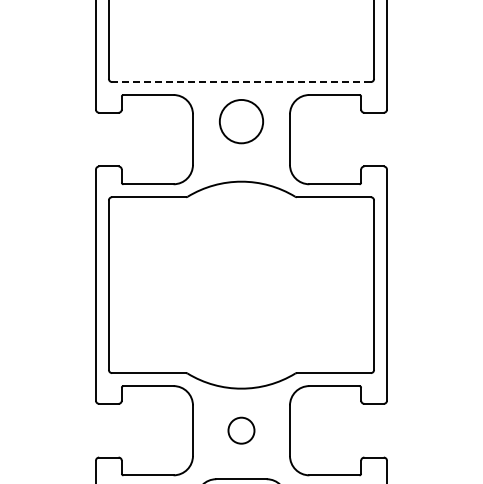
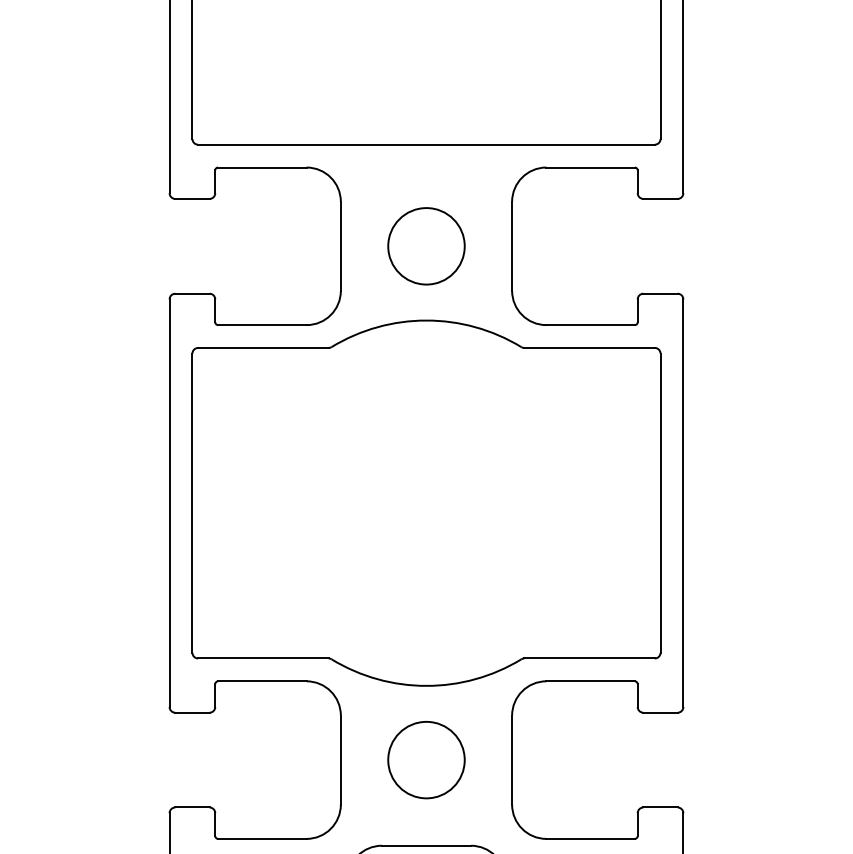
line: (240, 82) -> (424, 145), dashed -> solid
circle: (241, 121) -> (426, 246), moved
circle: (241, 430) -> (426, 759), size x1.67

